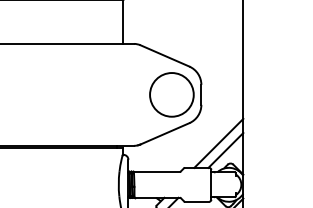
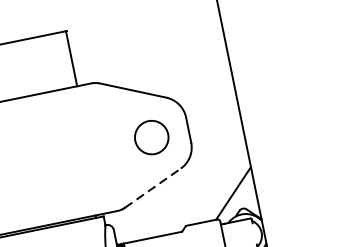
circle: (171, 94) -> (151, 137), size x0.6
line: (164, 133) -> (152, 187), solid -> dashed
line: (218, 142) -> (222, 185), removed

